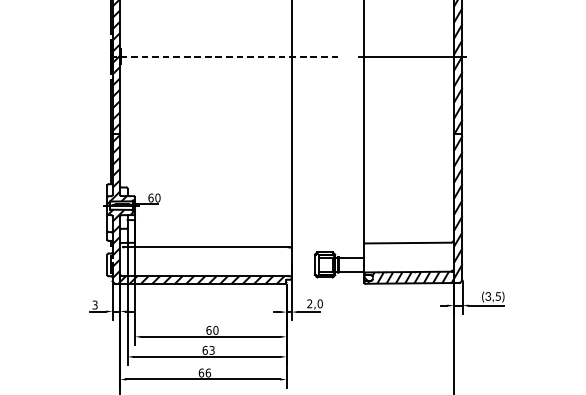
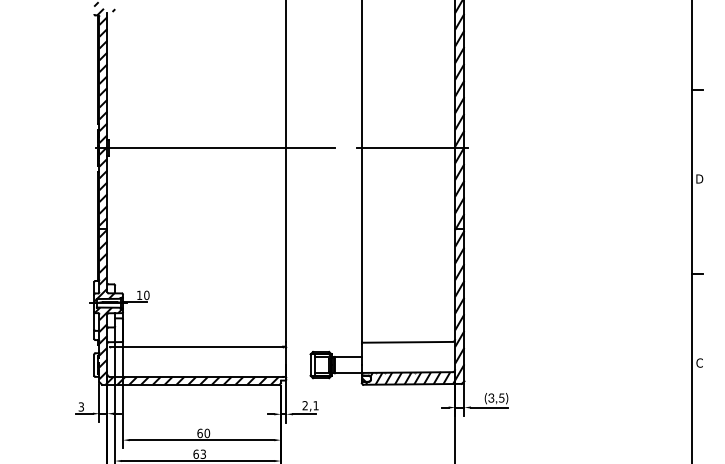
line: (223, 57) -> (215, 148), dashed -> solid
text: (150, 198) -> (139, 295), 60 -> 10
text: (319, 303) -> (315, 405), 2,0 -> 2,1

